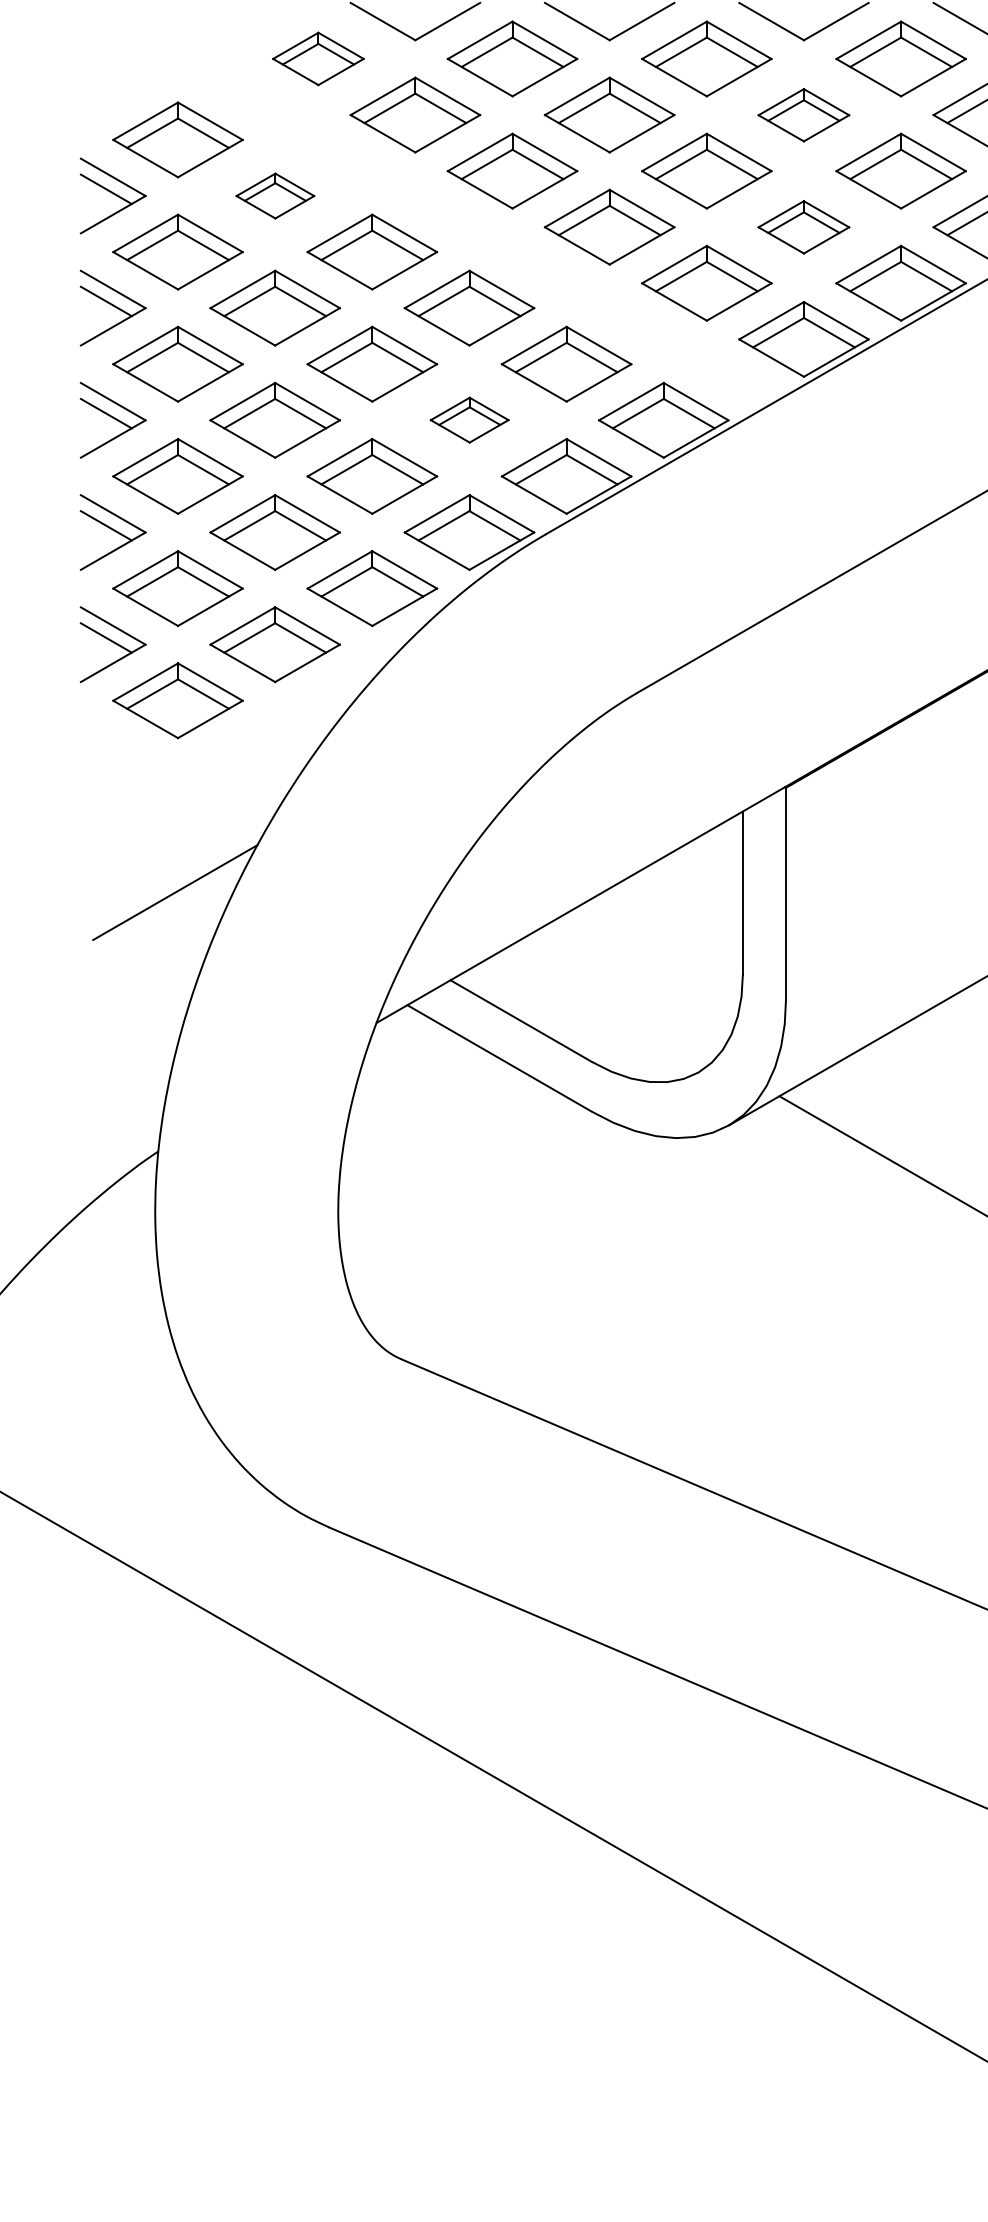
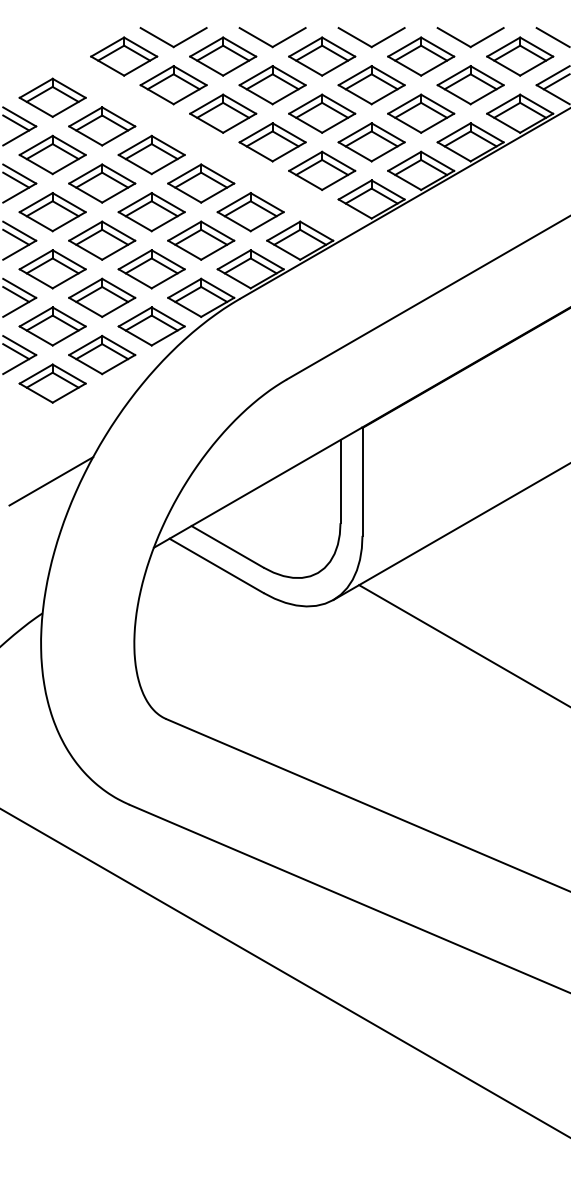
part: (318, 58) -> (124, 56), size x1.43
part: (803, 115) -> (371, 85), size x1.43
part: (275, 196) -> (102, 126), size x1.67
part: (803, 227) -> (371, 142), size x1.43
part: (470, 419) -> (201, 240), size x1.67

